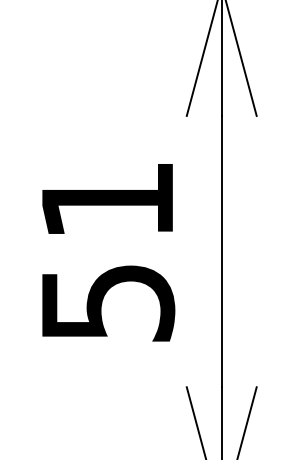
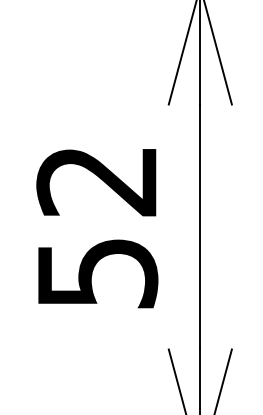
text: (106, 201) -> (96, 181), 51 -> 52

